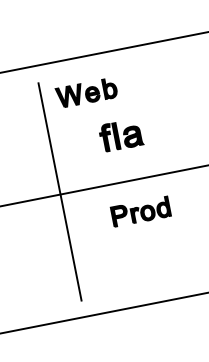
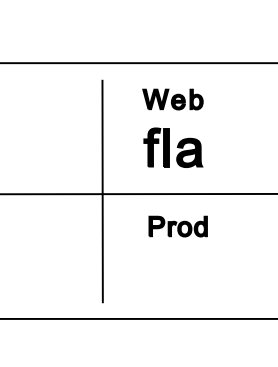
part: (86, 93) -> (172, 99), moved
part: (121, 135) -> (173, 147), size x1.43

